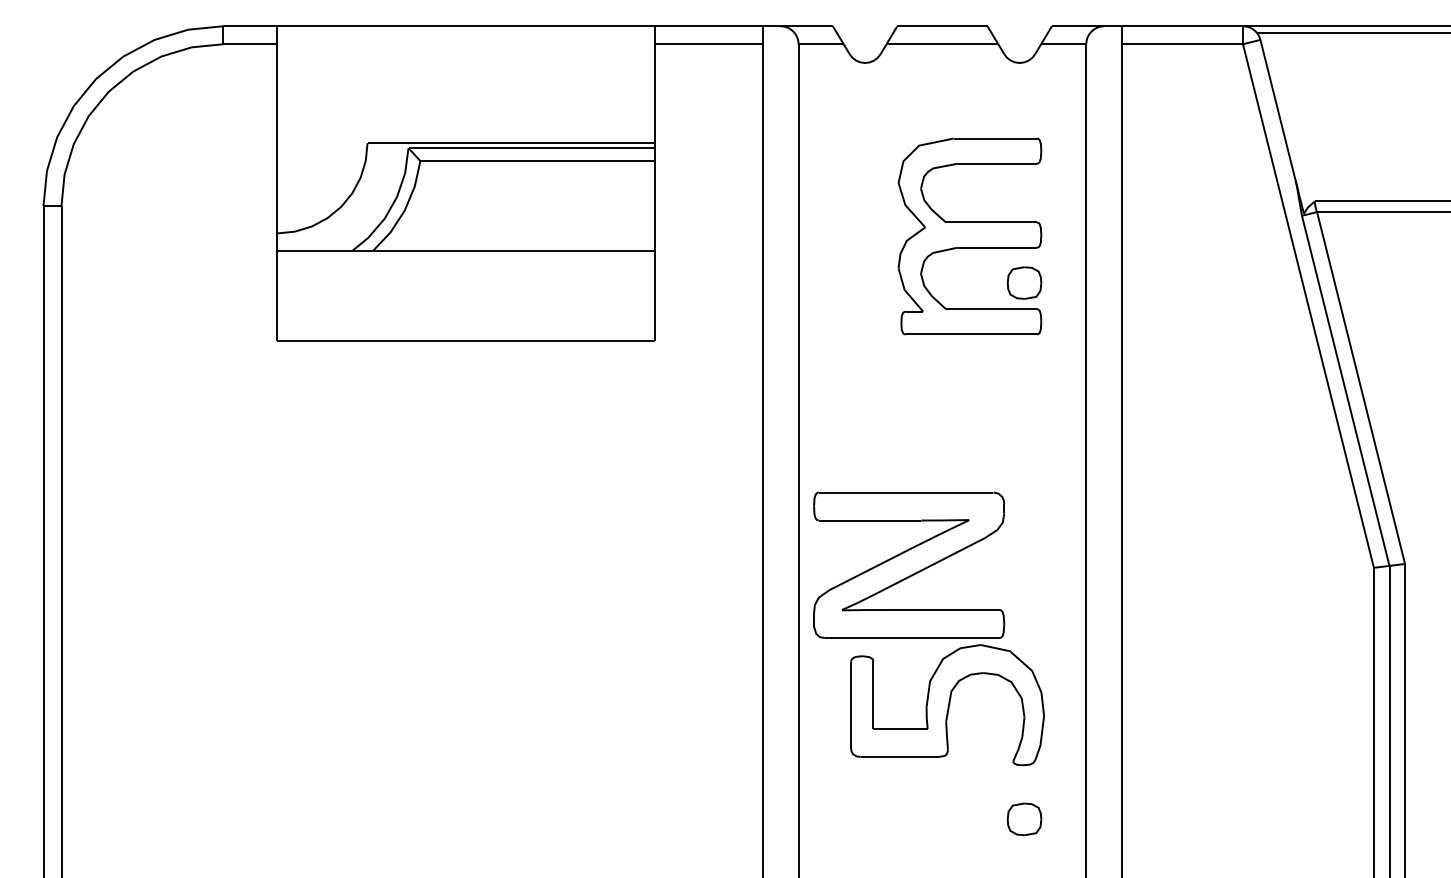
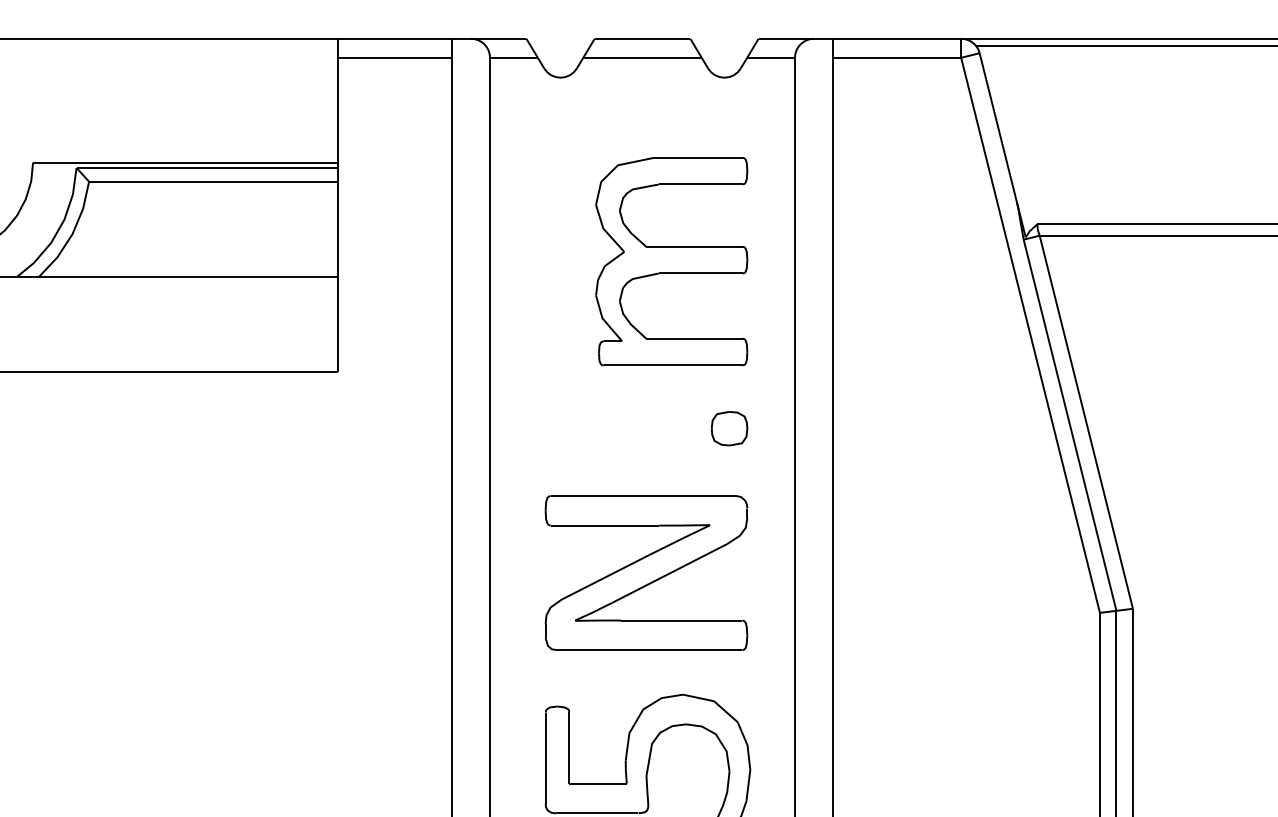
part: (1024, 282) -> (729, 428), moved
part: (909, 564) -> (646, 572), moved

